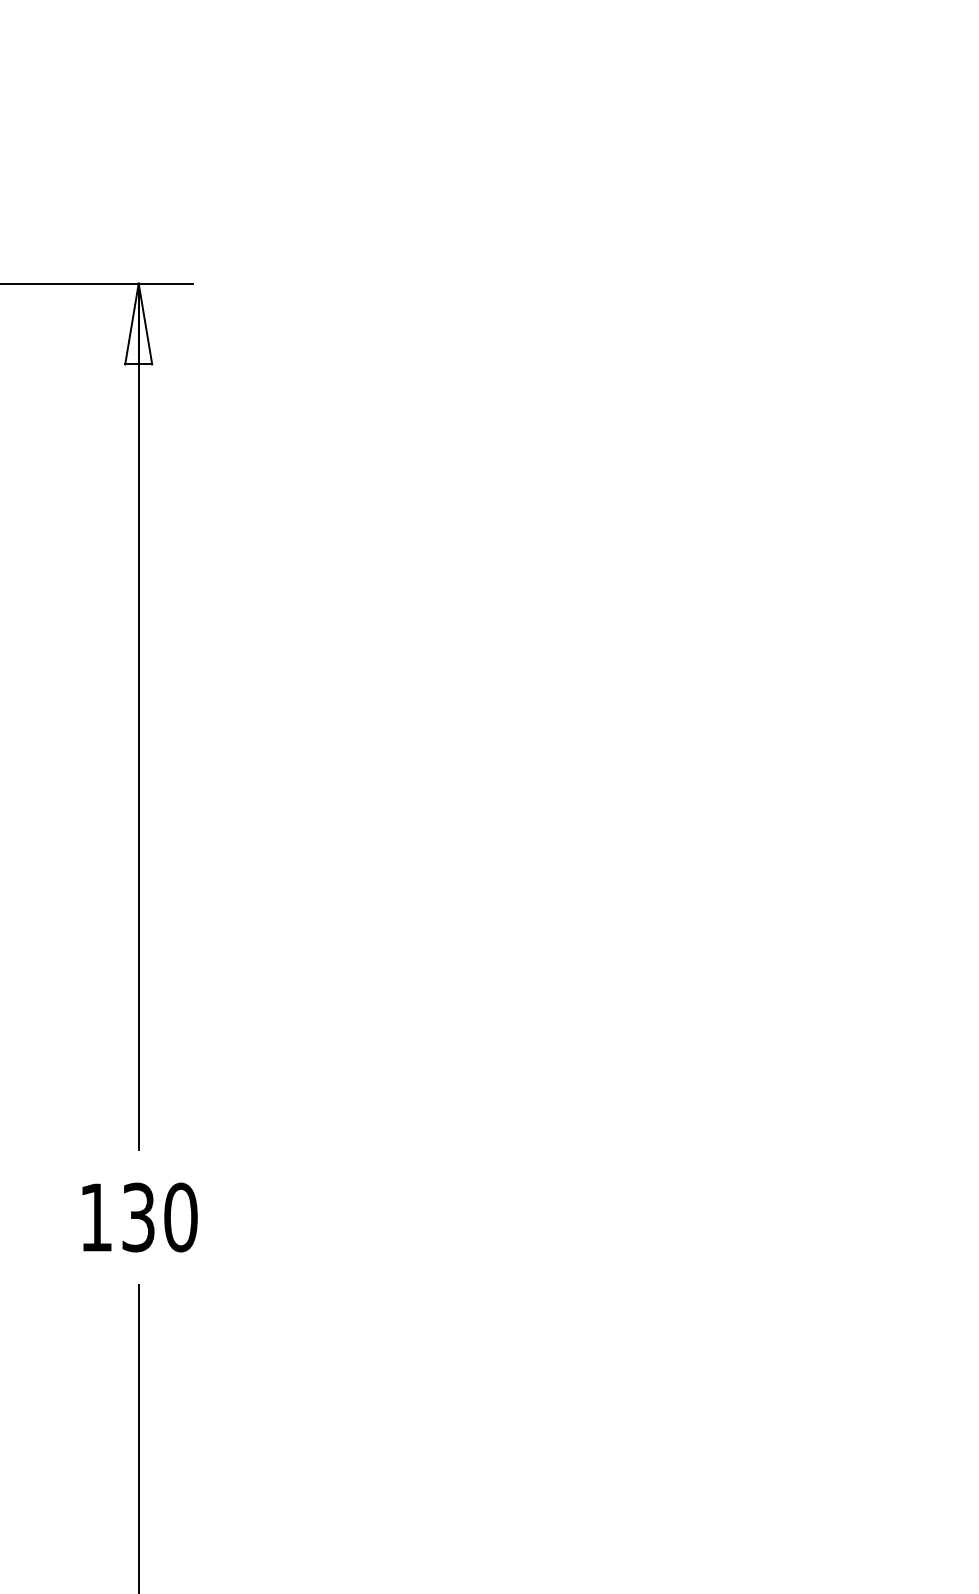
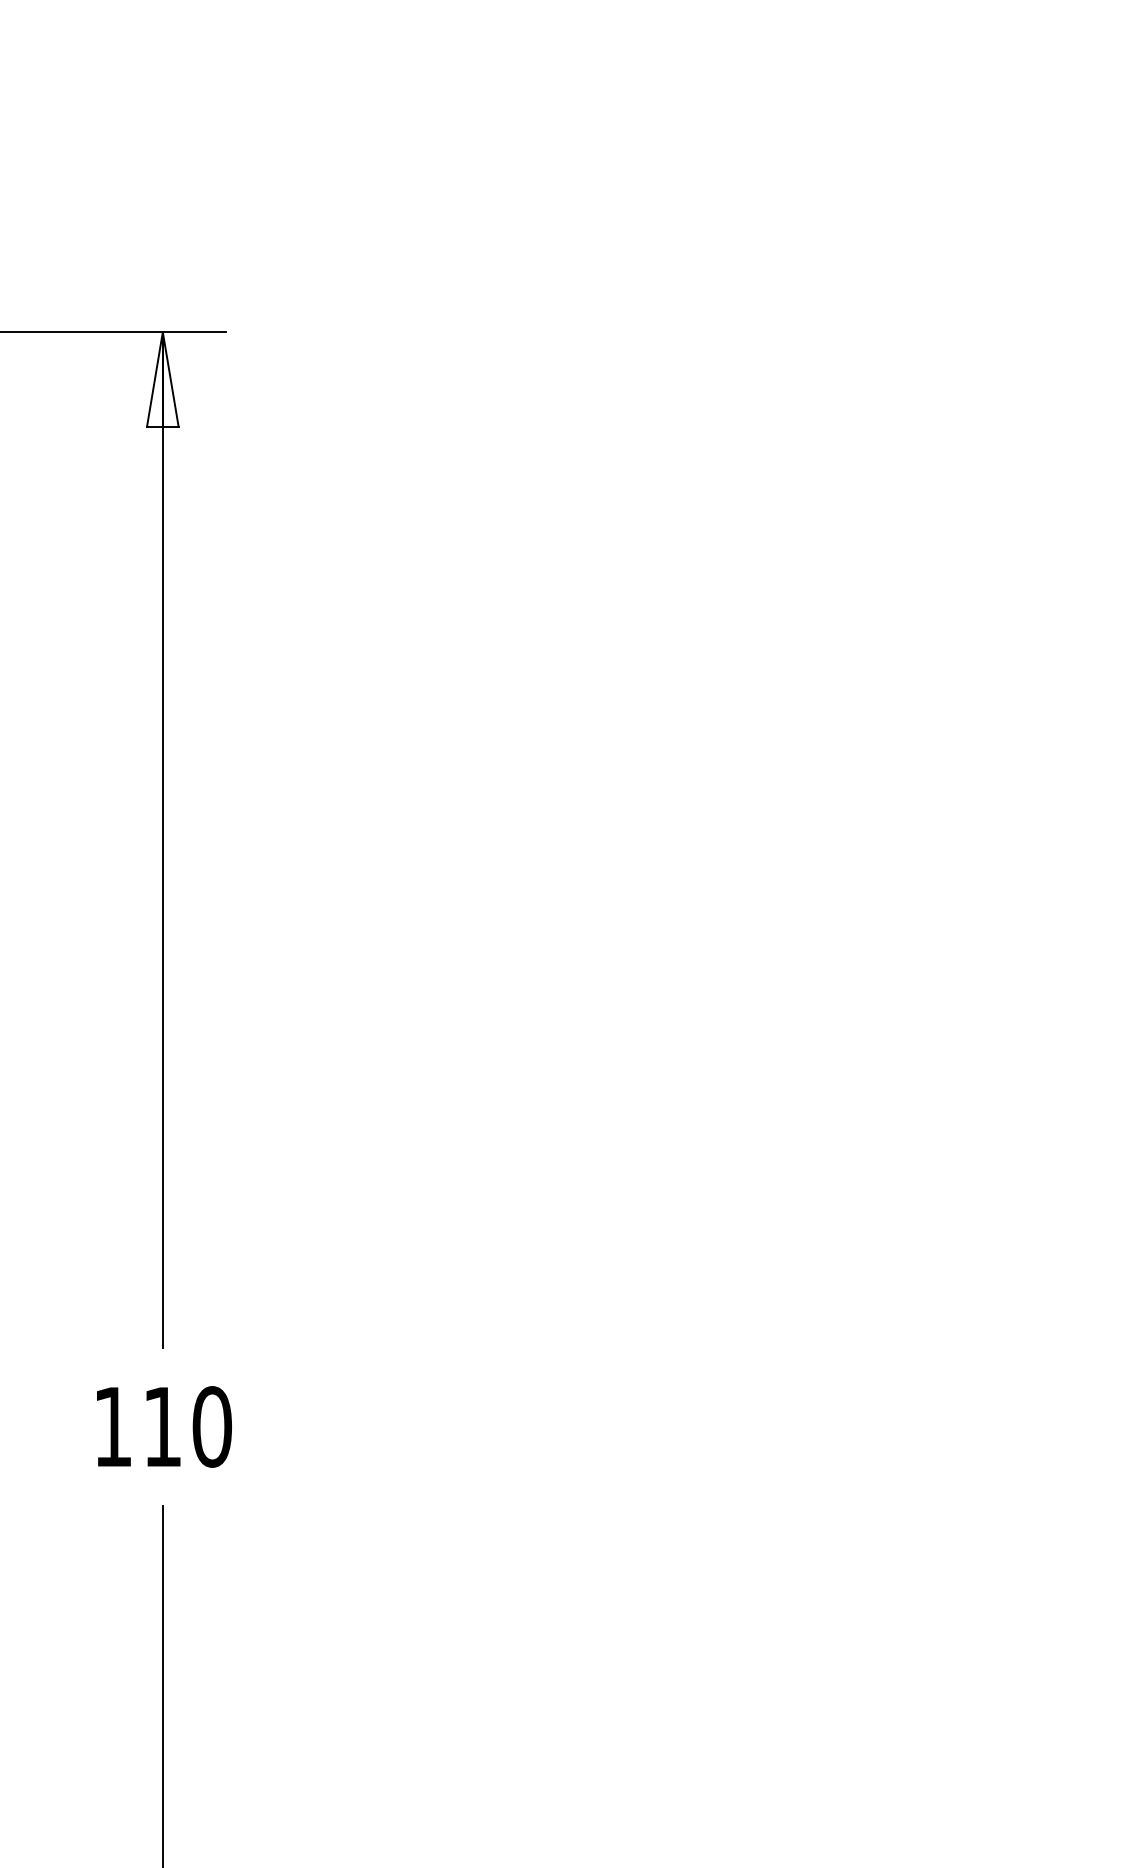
text: (138, 1217) -> (162, 1426), 130 -> 110

